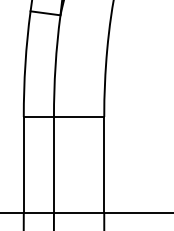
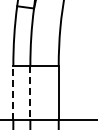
line: (24, 164) -> (13, 92), solid -> dashed
line: (54, 164) -> (30, 92), solid -> dashed

